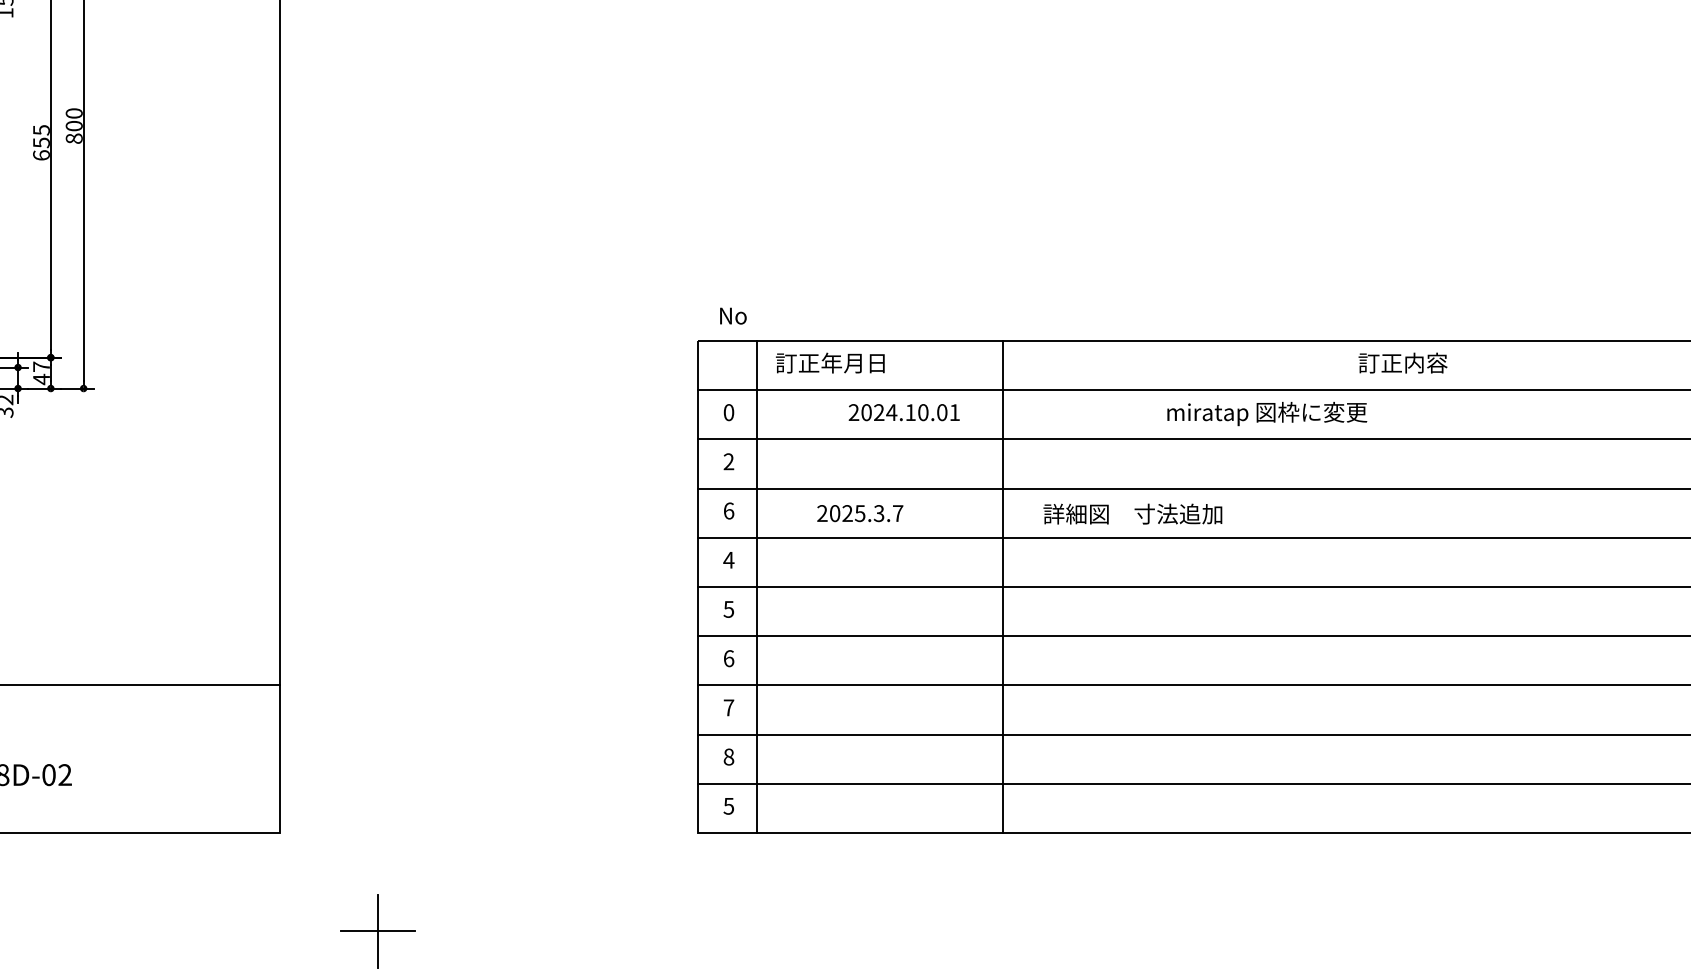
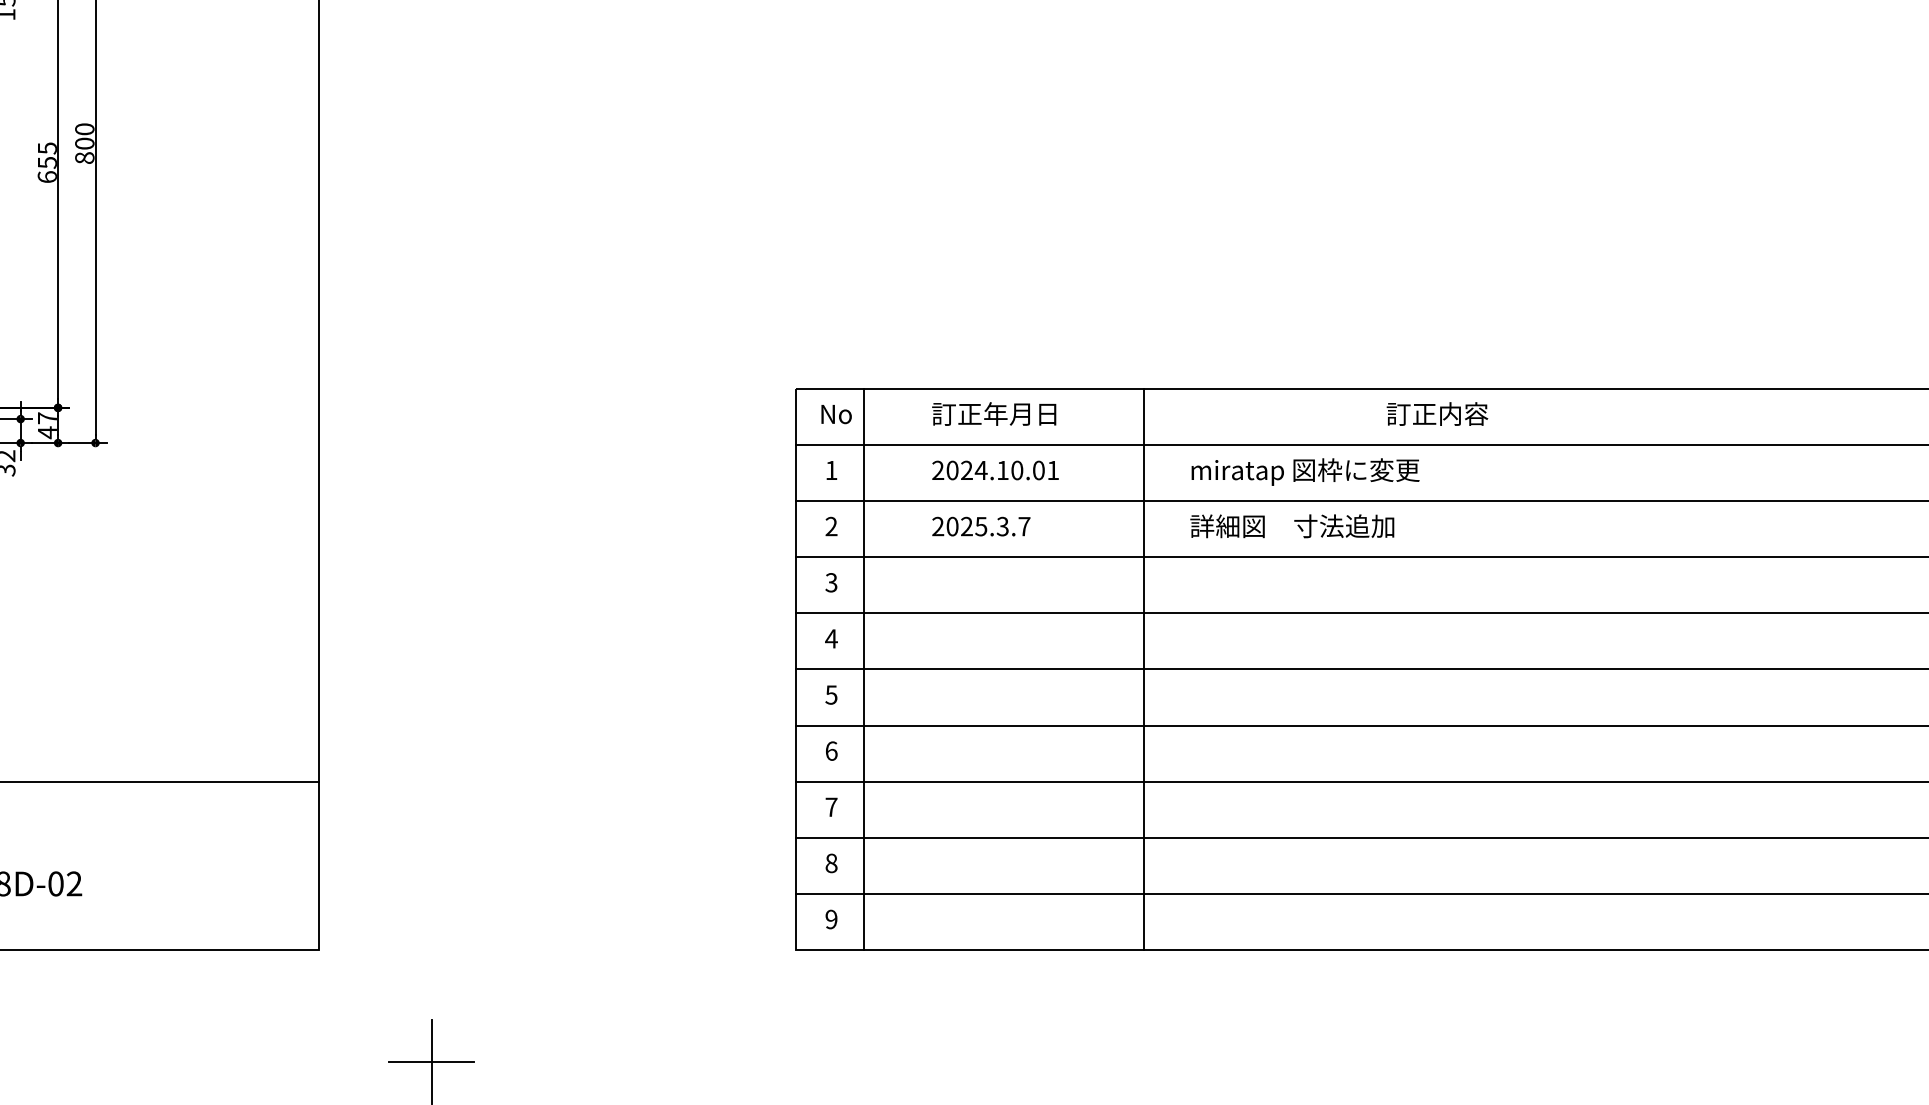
text: (733, 316) -> (836, 414), moved
text: (830, 362) -> (994, 413), moved
text: (1403, 362) -> (1437, 413), moved
text: (728, 412) -> (831, 470), 0 -> 1
text: (904, 412) -> (995, 470), moved
text: (1267, 413) -> (1305, 471), moved
text: (728, 510) -> (831, 582), 6 -> 3
text: (860, 513) -> (981, 526), moved
text: (1133, 514) -> (1292, 526), moved
text: (728, 806) -> (831, 919), 5 -> 9

